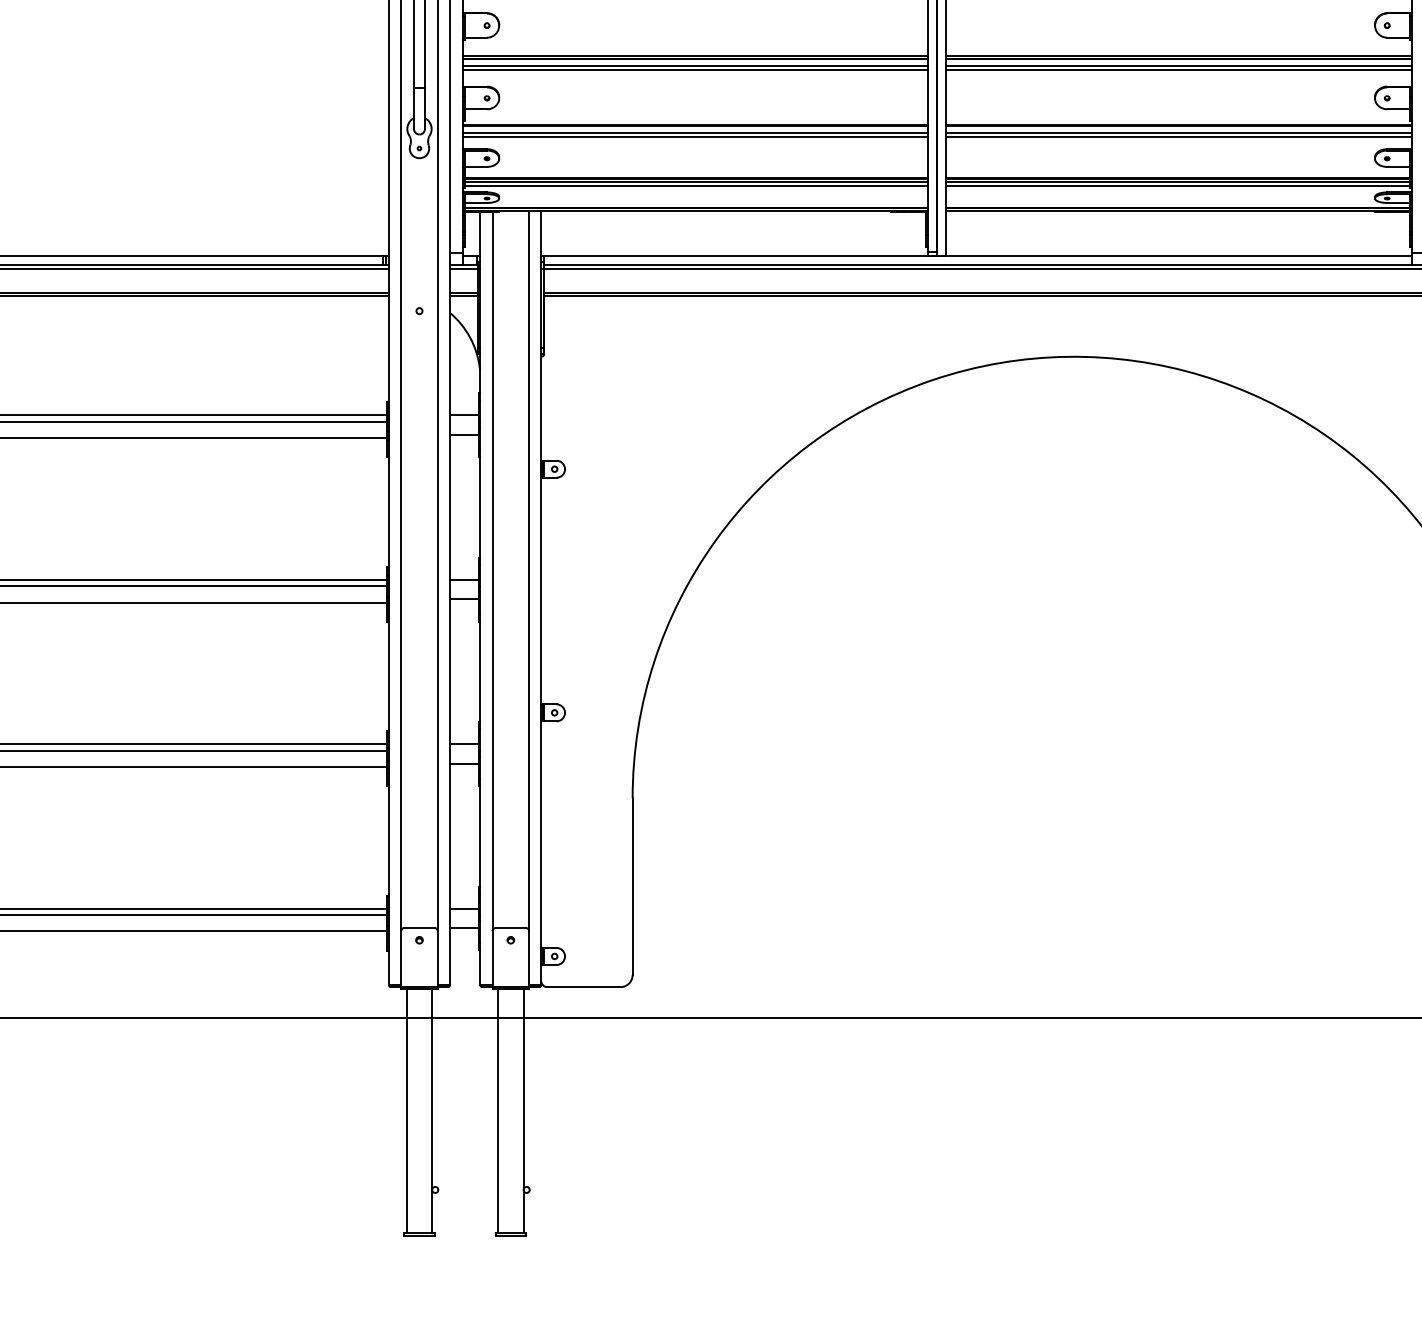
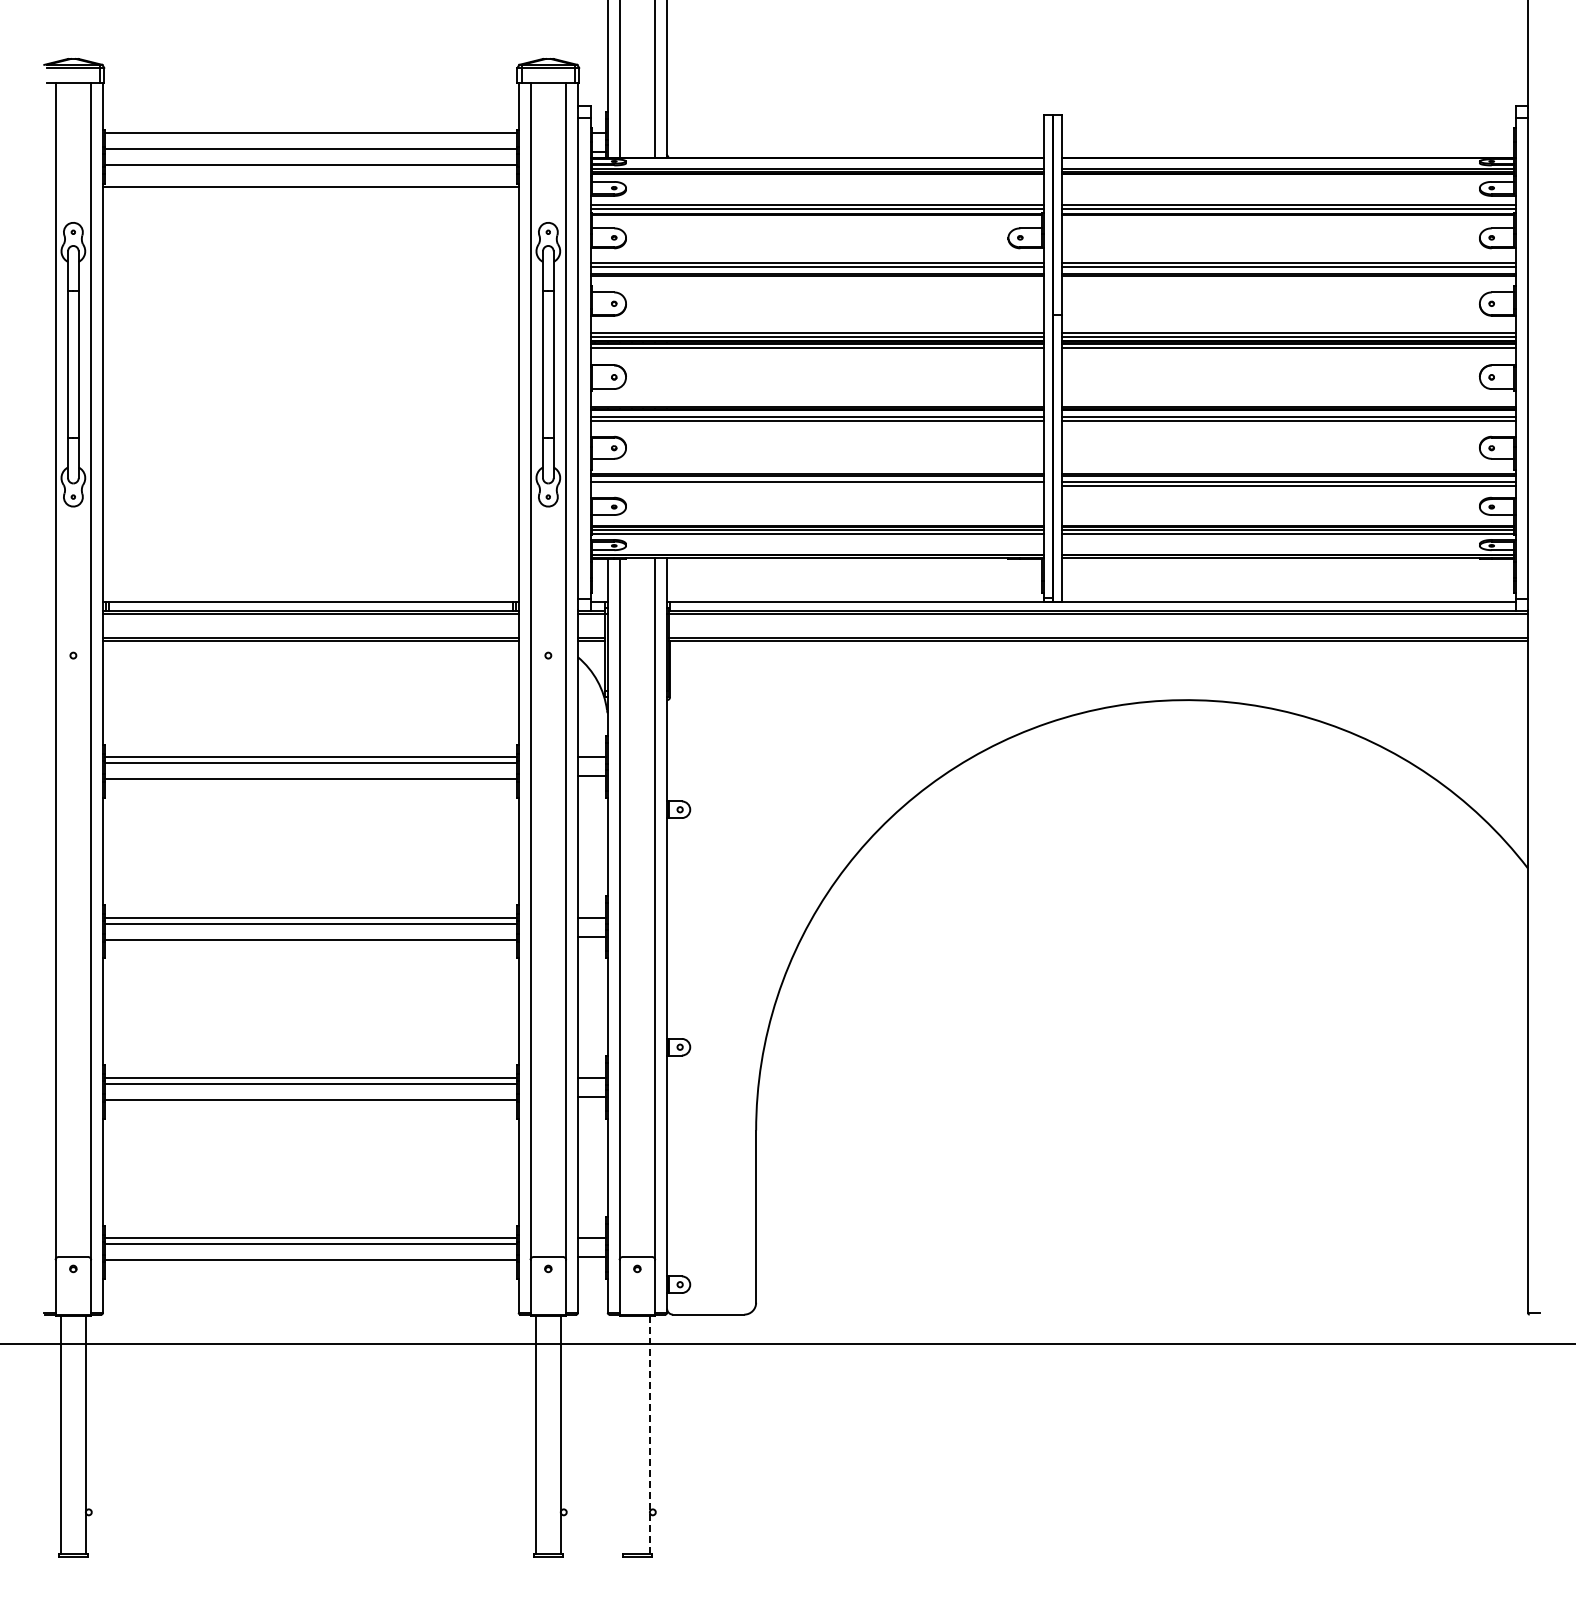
line: (695, 136) -> (817, 485), removed
line: (497, 1110) -> (624, 1434), removed
line: (523, 1111) -> (649, 1435), solid -> dashed

